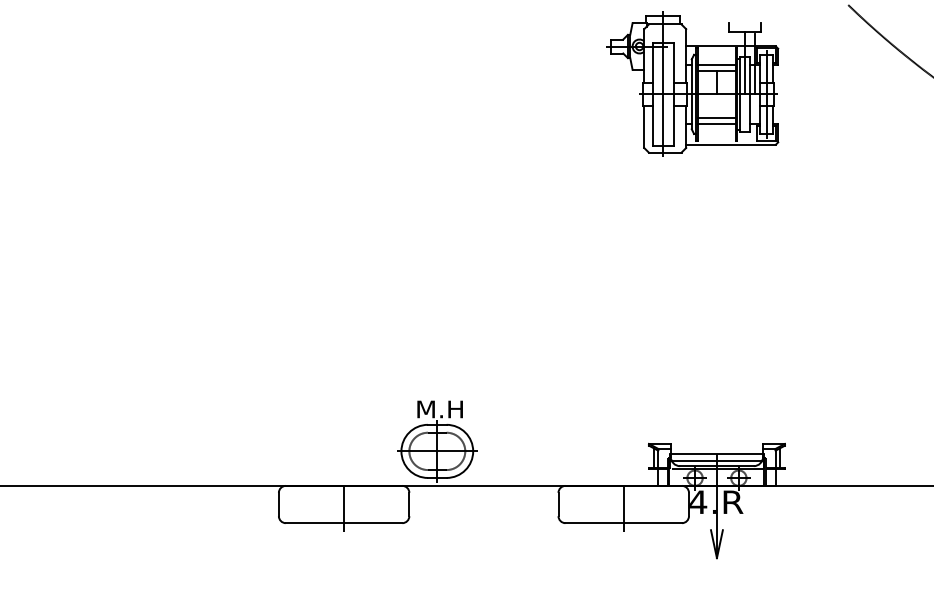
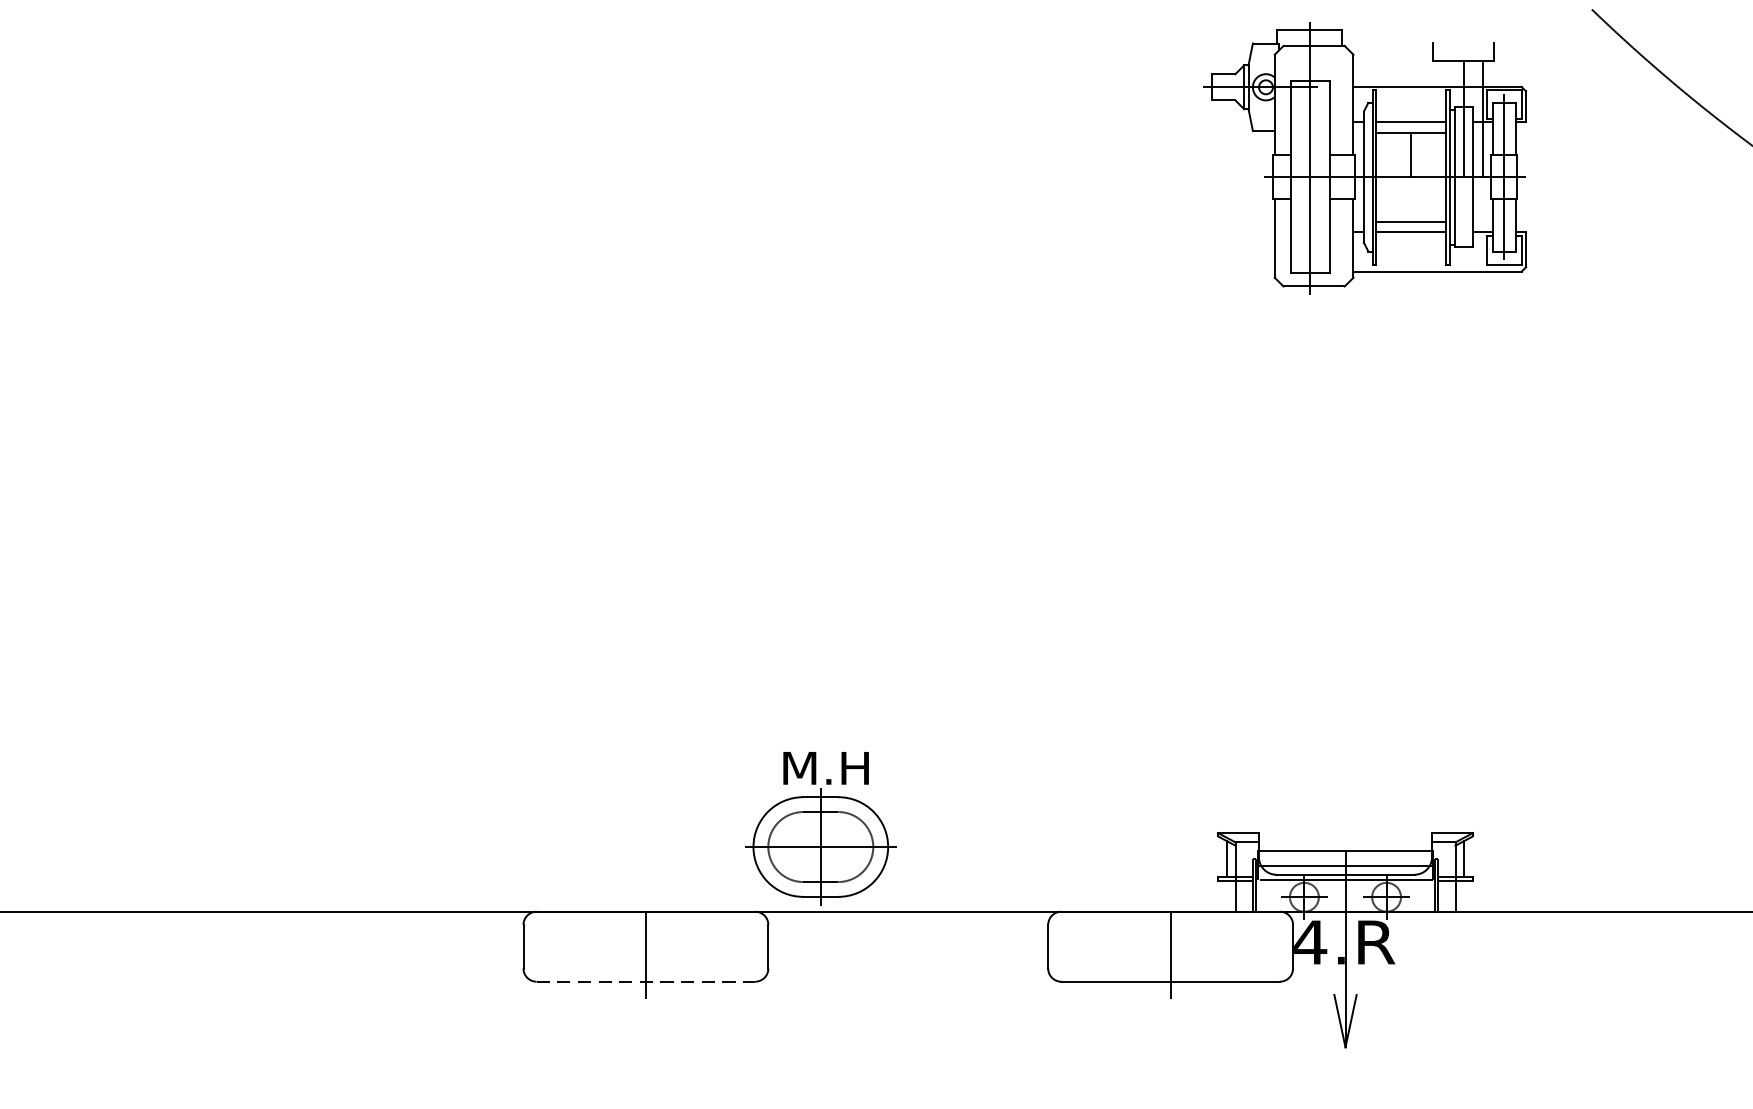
part: (692, 83) -> (1365, 156), moved
line: (344, 523) -> (646, 982), solid -> dashed

